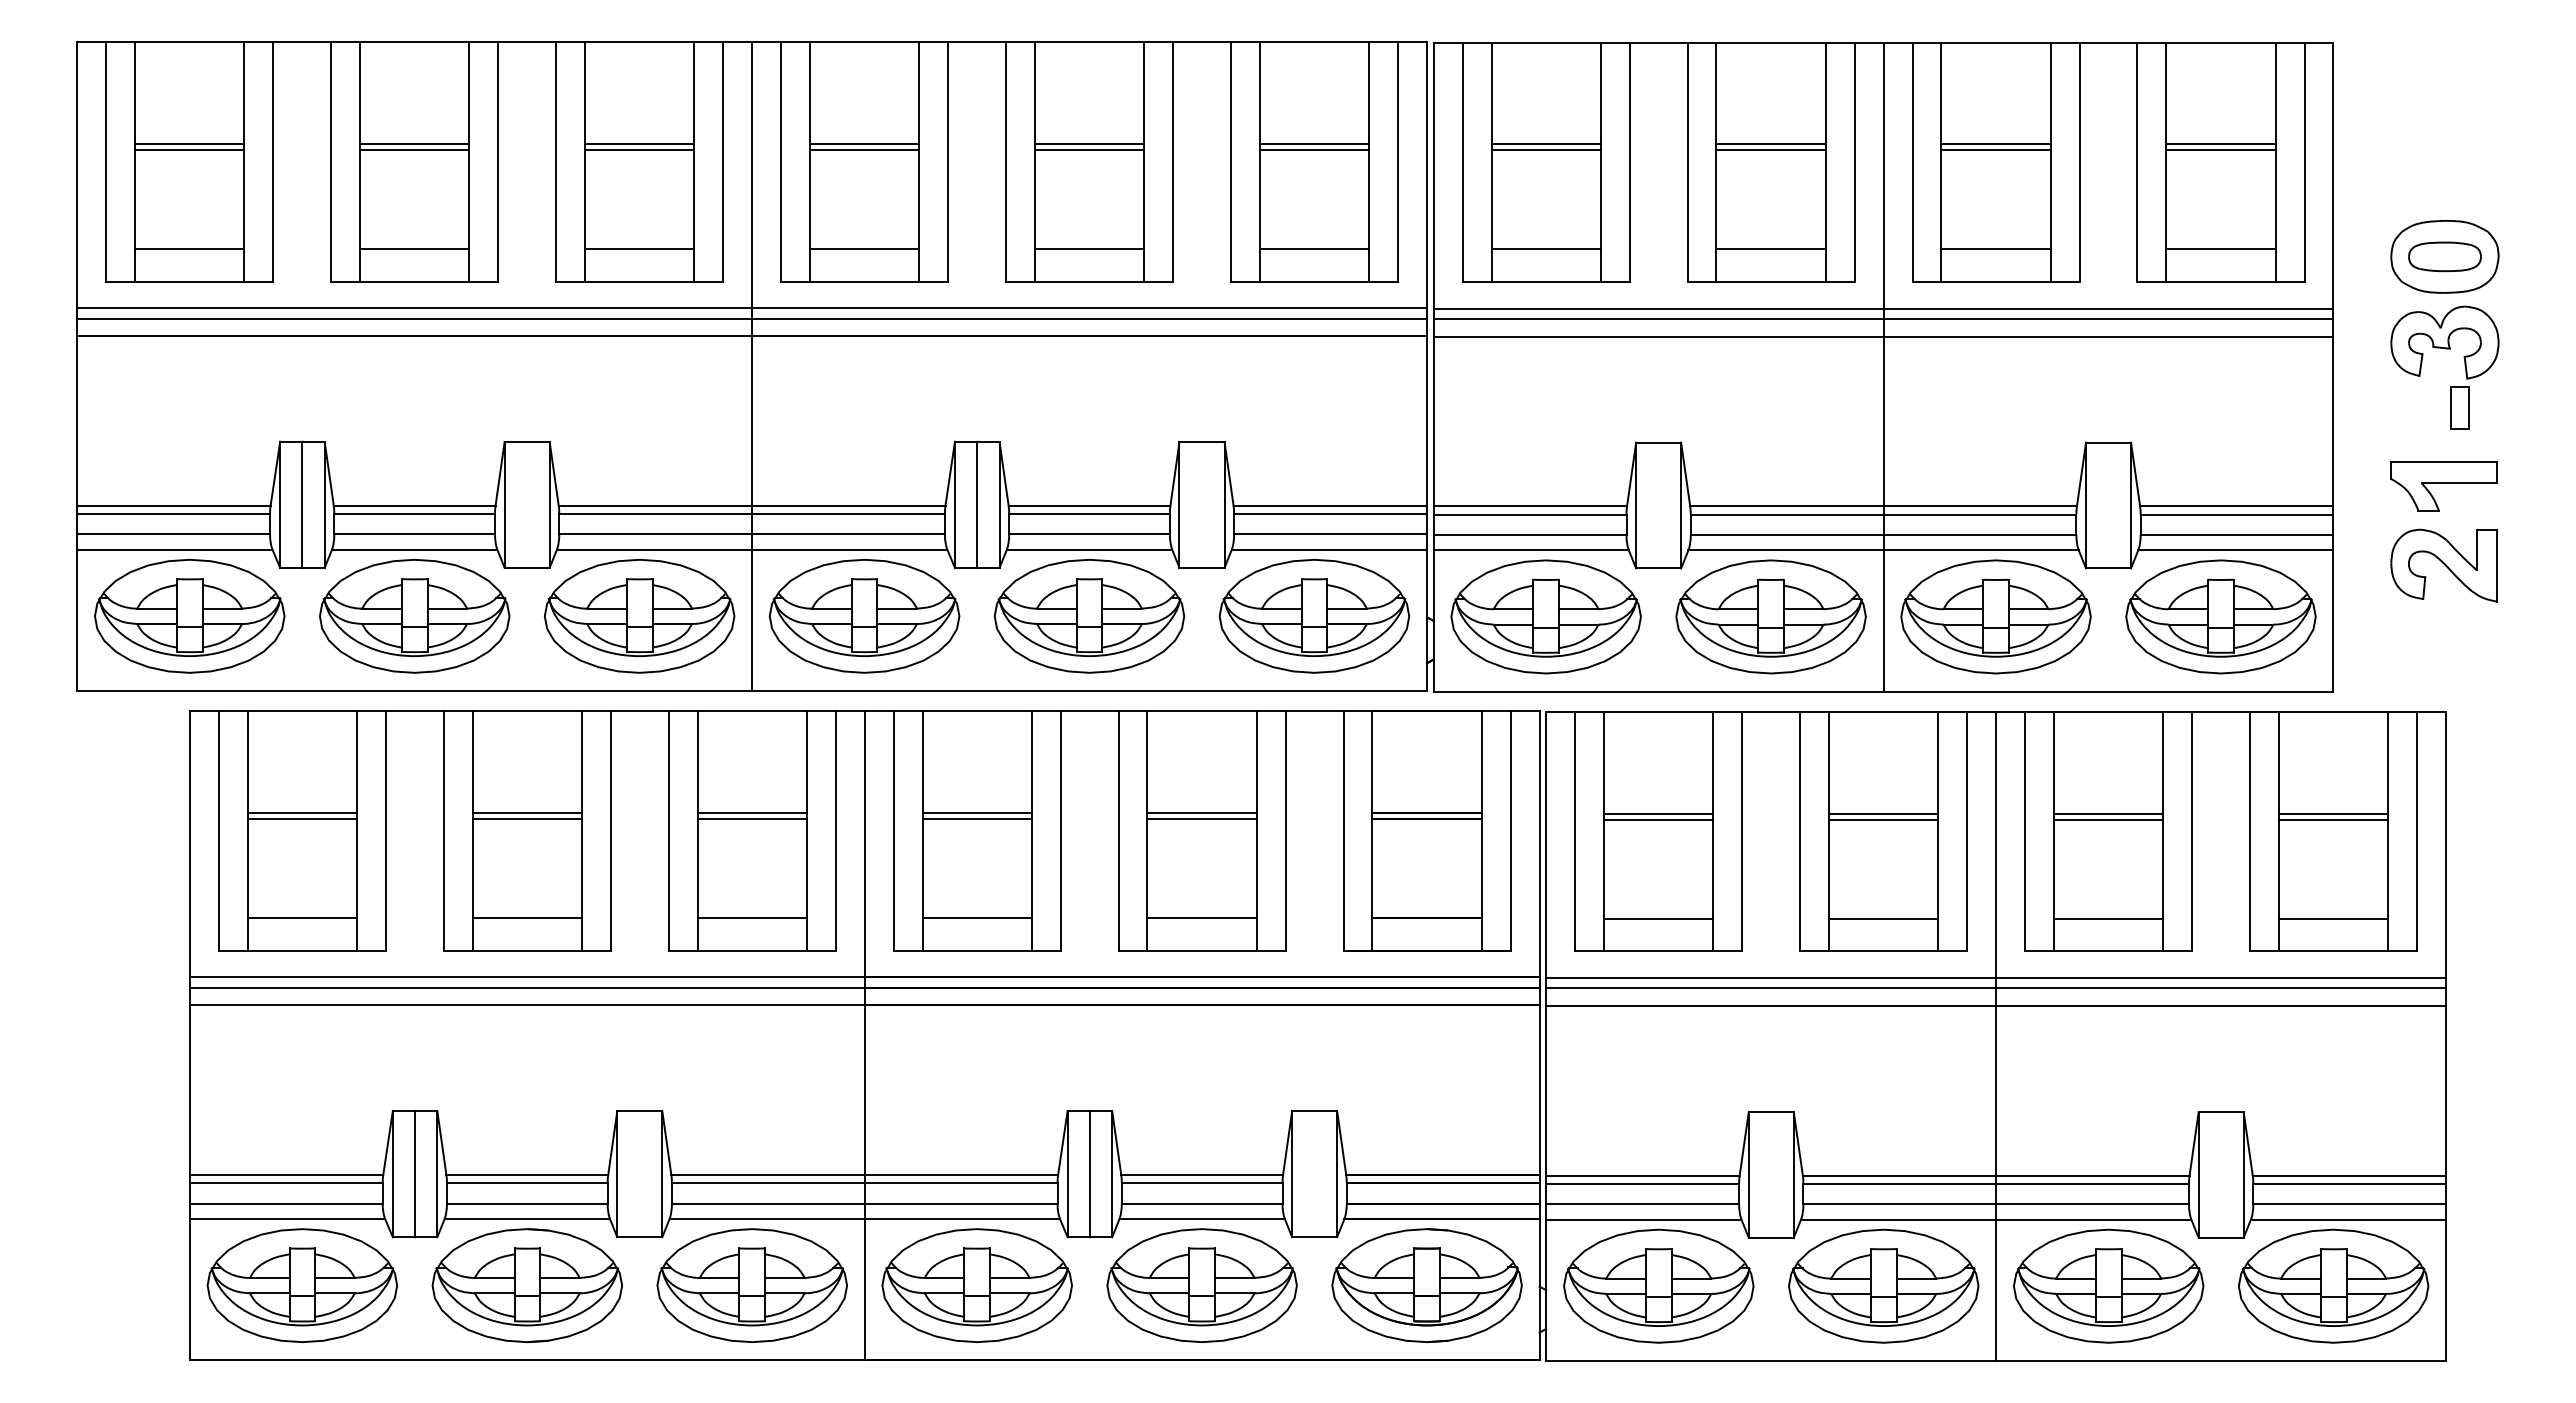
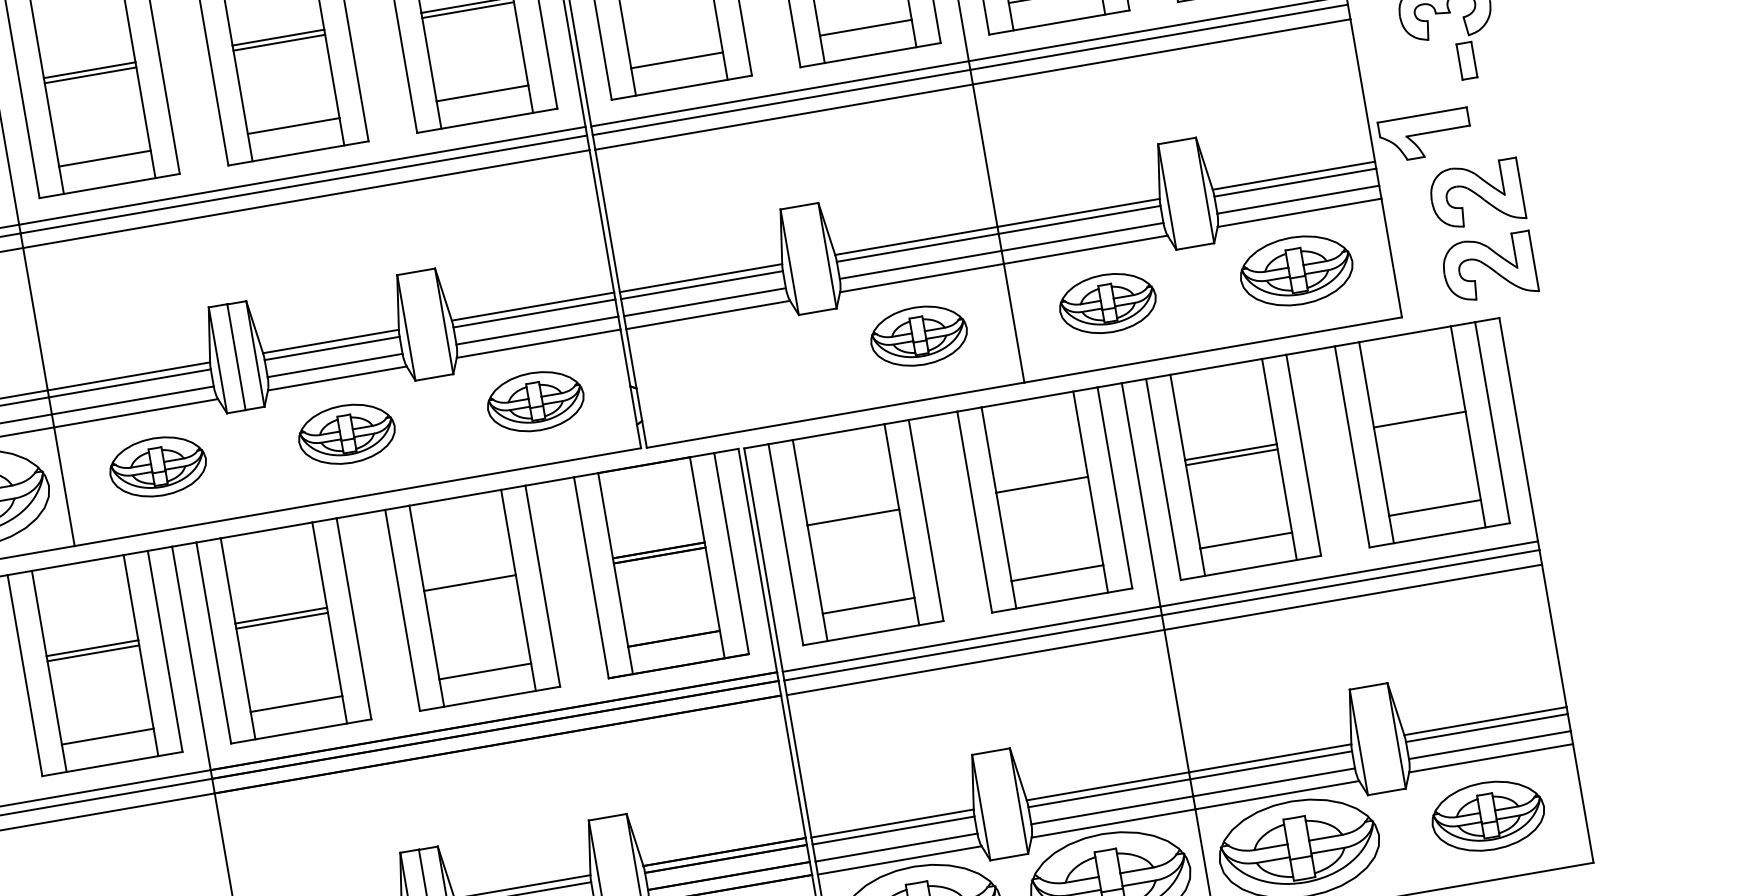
part: (2443, 486) -> (1425, 136), moved
part: (864, 615) -> (158, 466), size x0.6
part: (1089, 615) -> (346, 433), size x0.6
part: (1314, 615) -> (535, 401), size x0.6
part: (1545, 616) -> (729, 368), removed
part: (1770, 616) -> (918, 335), size x0.6
part: (1995, 616) -> (1107, 303), size x0.6
part: (2220, 616) -> (1296, 270), size x0.7
part: (2443, 652) -> (1488, 268), added
line: (1201, 818) -> (470, 587), removed
line: (1658, 819) -> (854, 522), removed
line: (1883, 819) -> (1042, 489), removed
line: (2333, 819) -> (1420, 424), removed
part: (2333, 1285) -> (1488, 815), size x0.7

